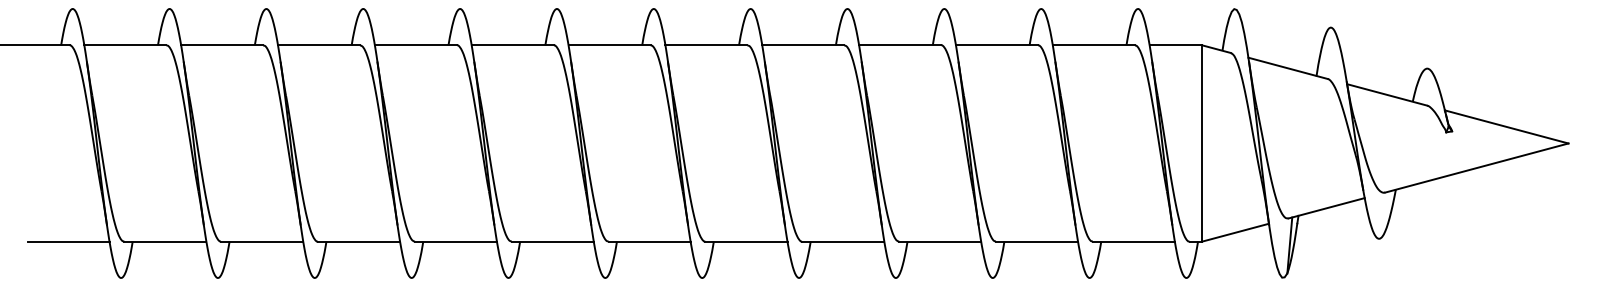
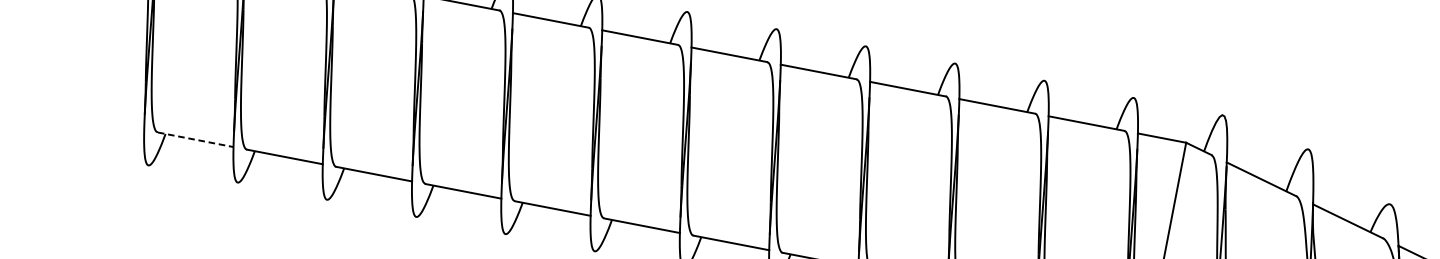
line: (68, 241) -> (106, 122), removed
line: (165, 241) -> (195, 139), solid -> dashed

